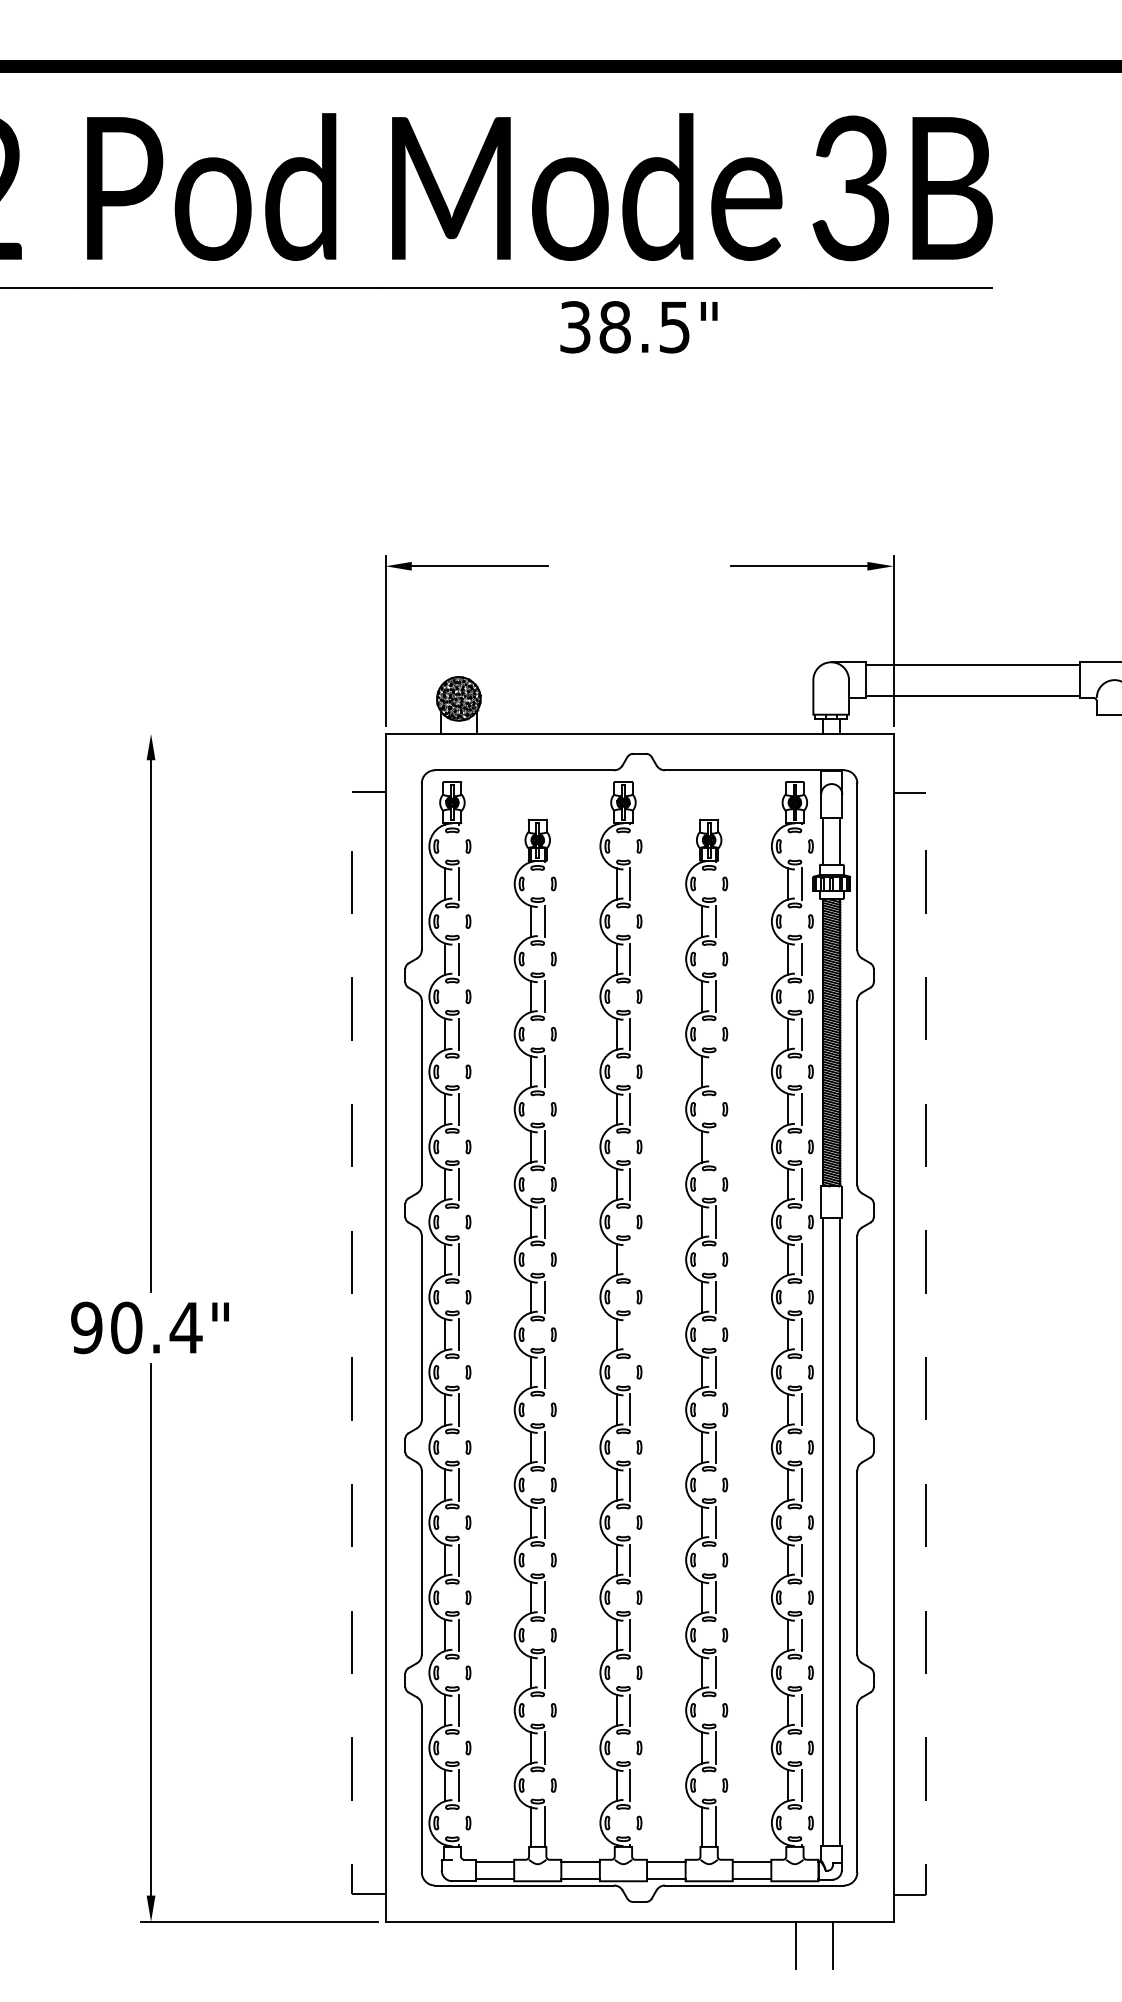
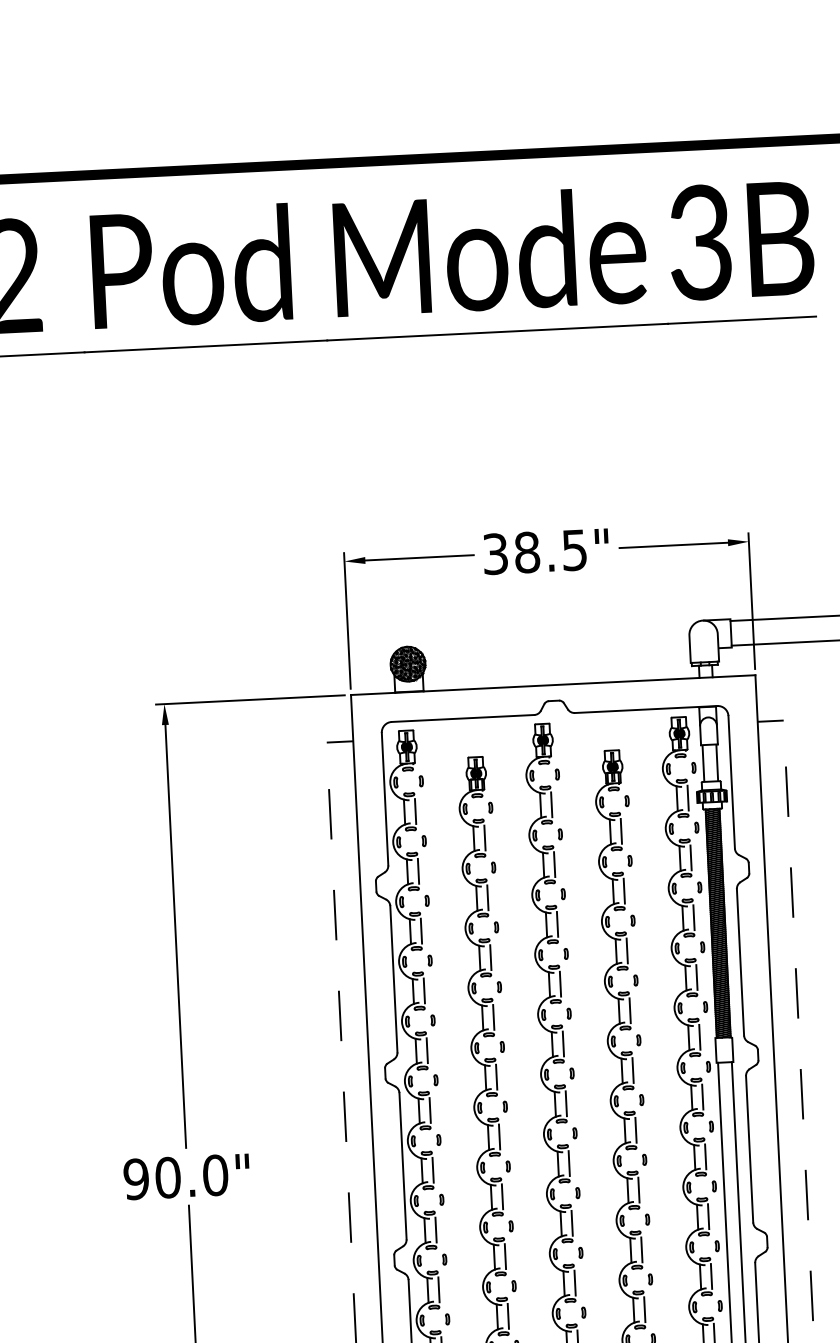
text: (638, 327) -> (545, 551), moved
line: (258, 734) -> (249, 700), added
line: (716, 1071) -> (627, 950), added
line: (716, 1146) -> (630, 1010), added
line: (630, 1259) -> (566, 1103), added
text: (185, 1327) -> (214, 1175), 90.4" -> 90.0"
line: (630, 1334) -> (569, 1163), added

